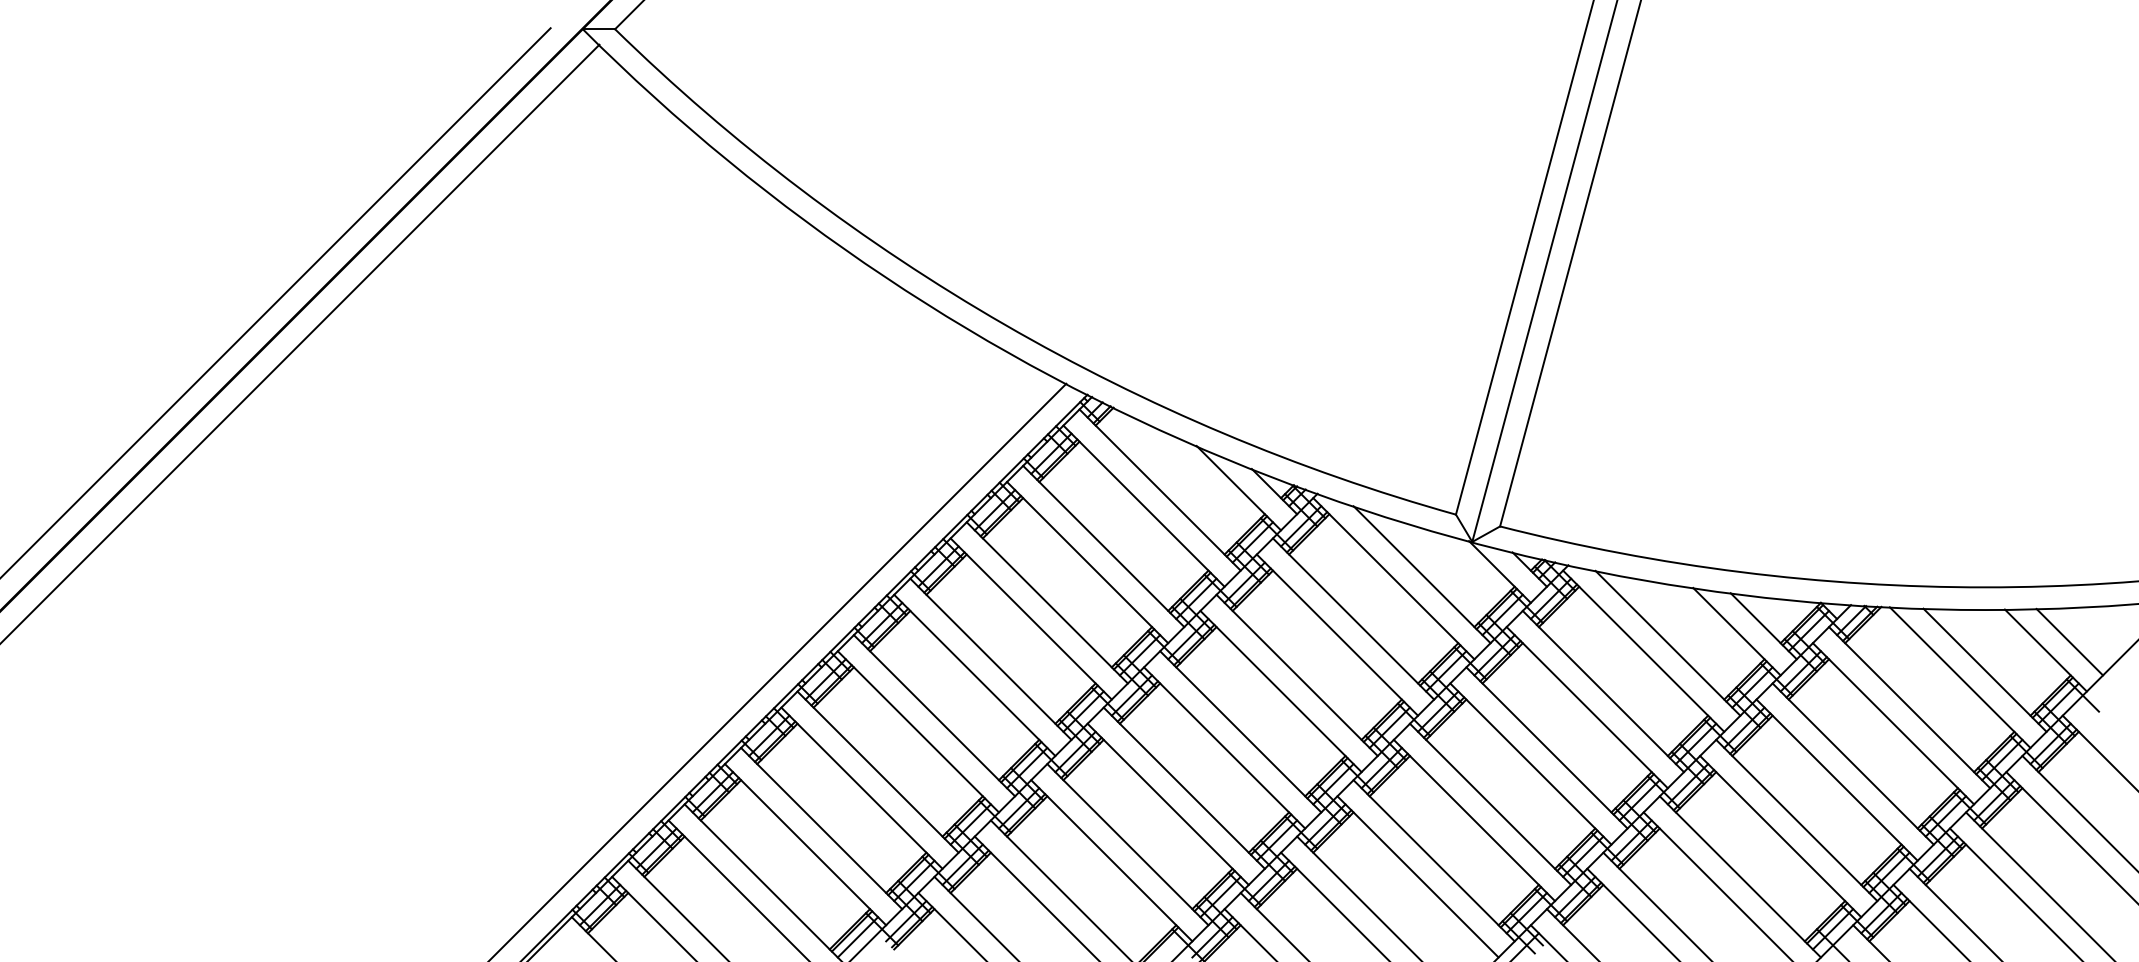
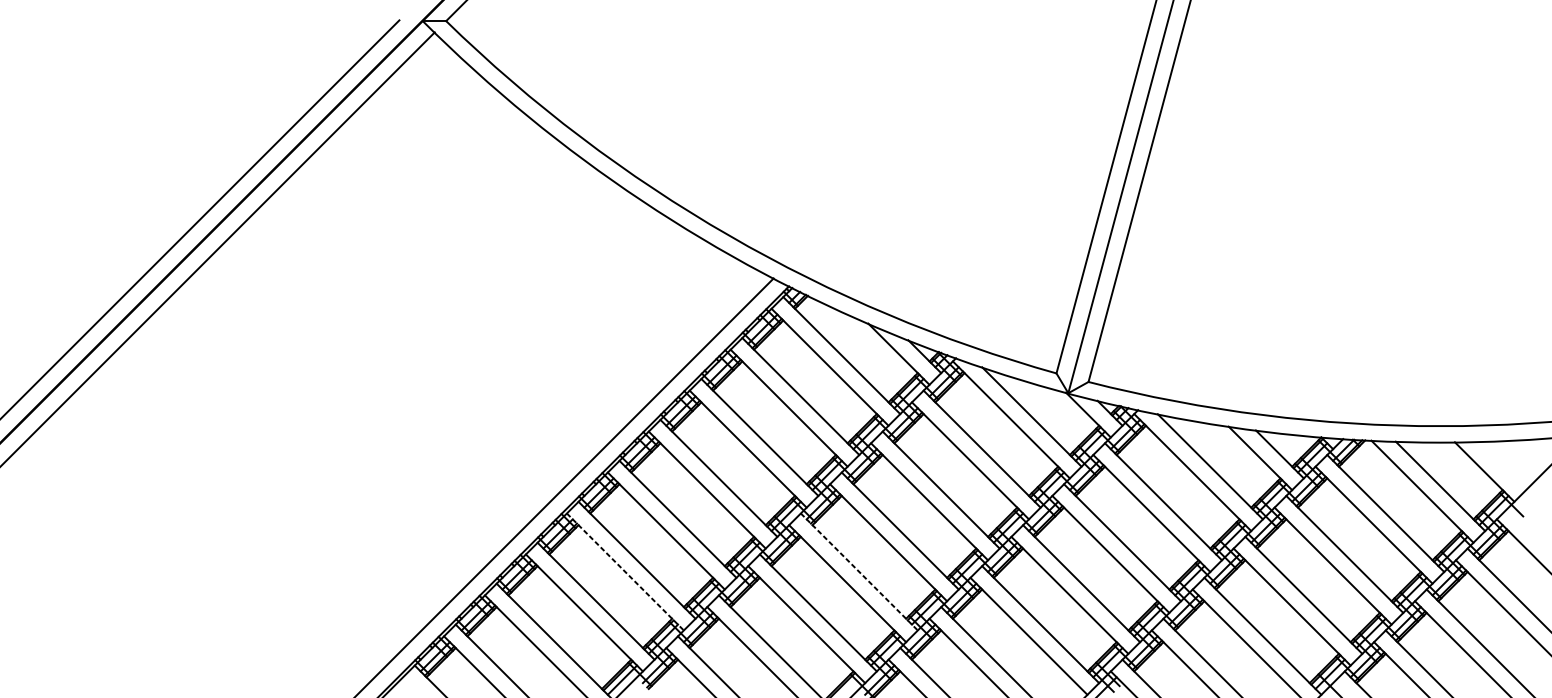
line: (2069, 641) -> (1501, 465), removed
line: (861, 788) -> (625, 572), solid -> dashed
line: (1184, 788) -> (859, 572), solid -> dashed

